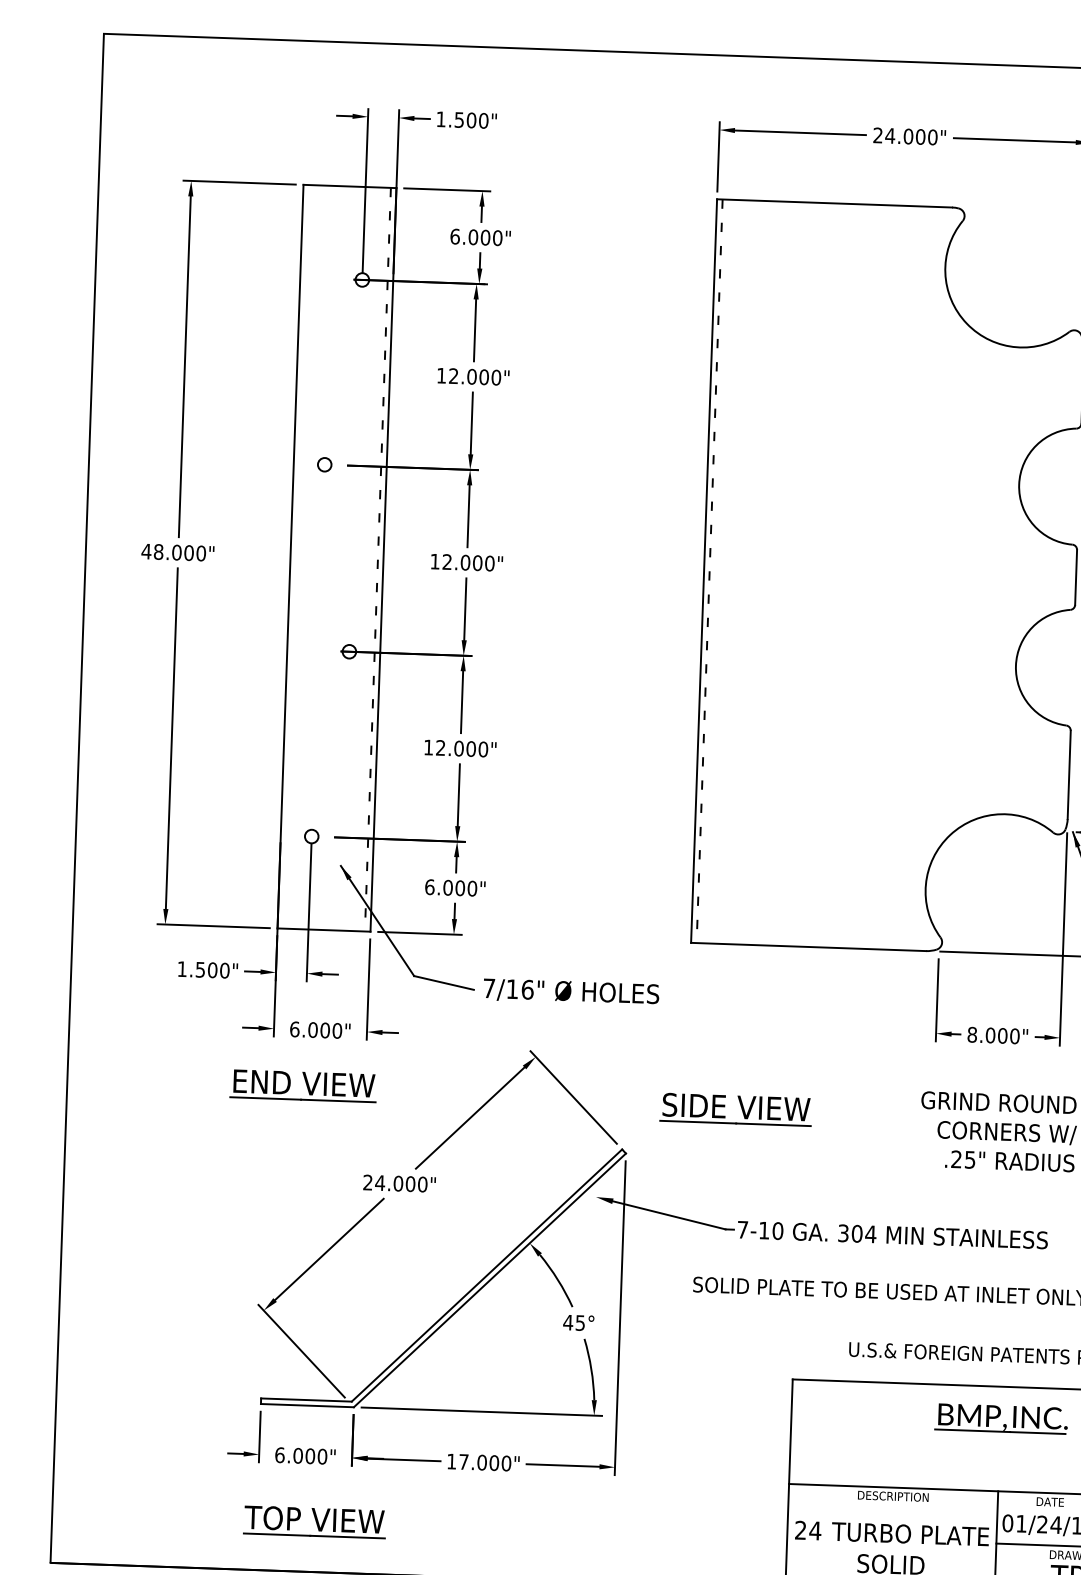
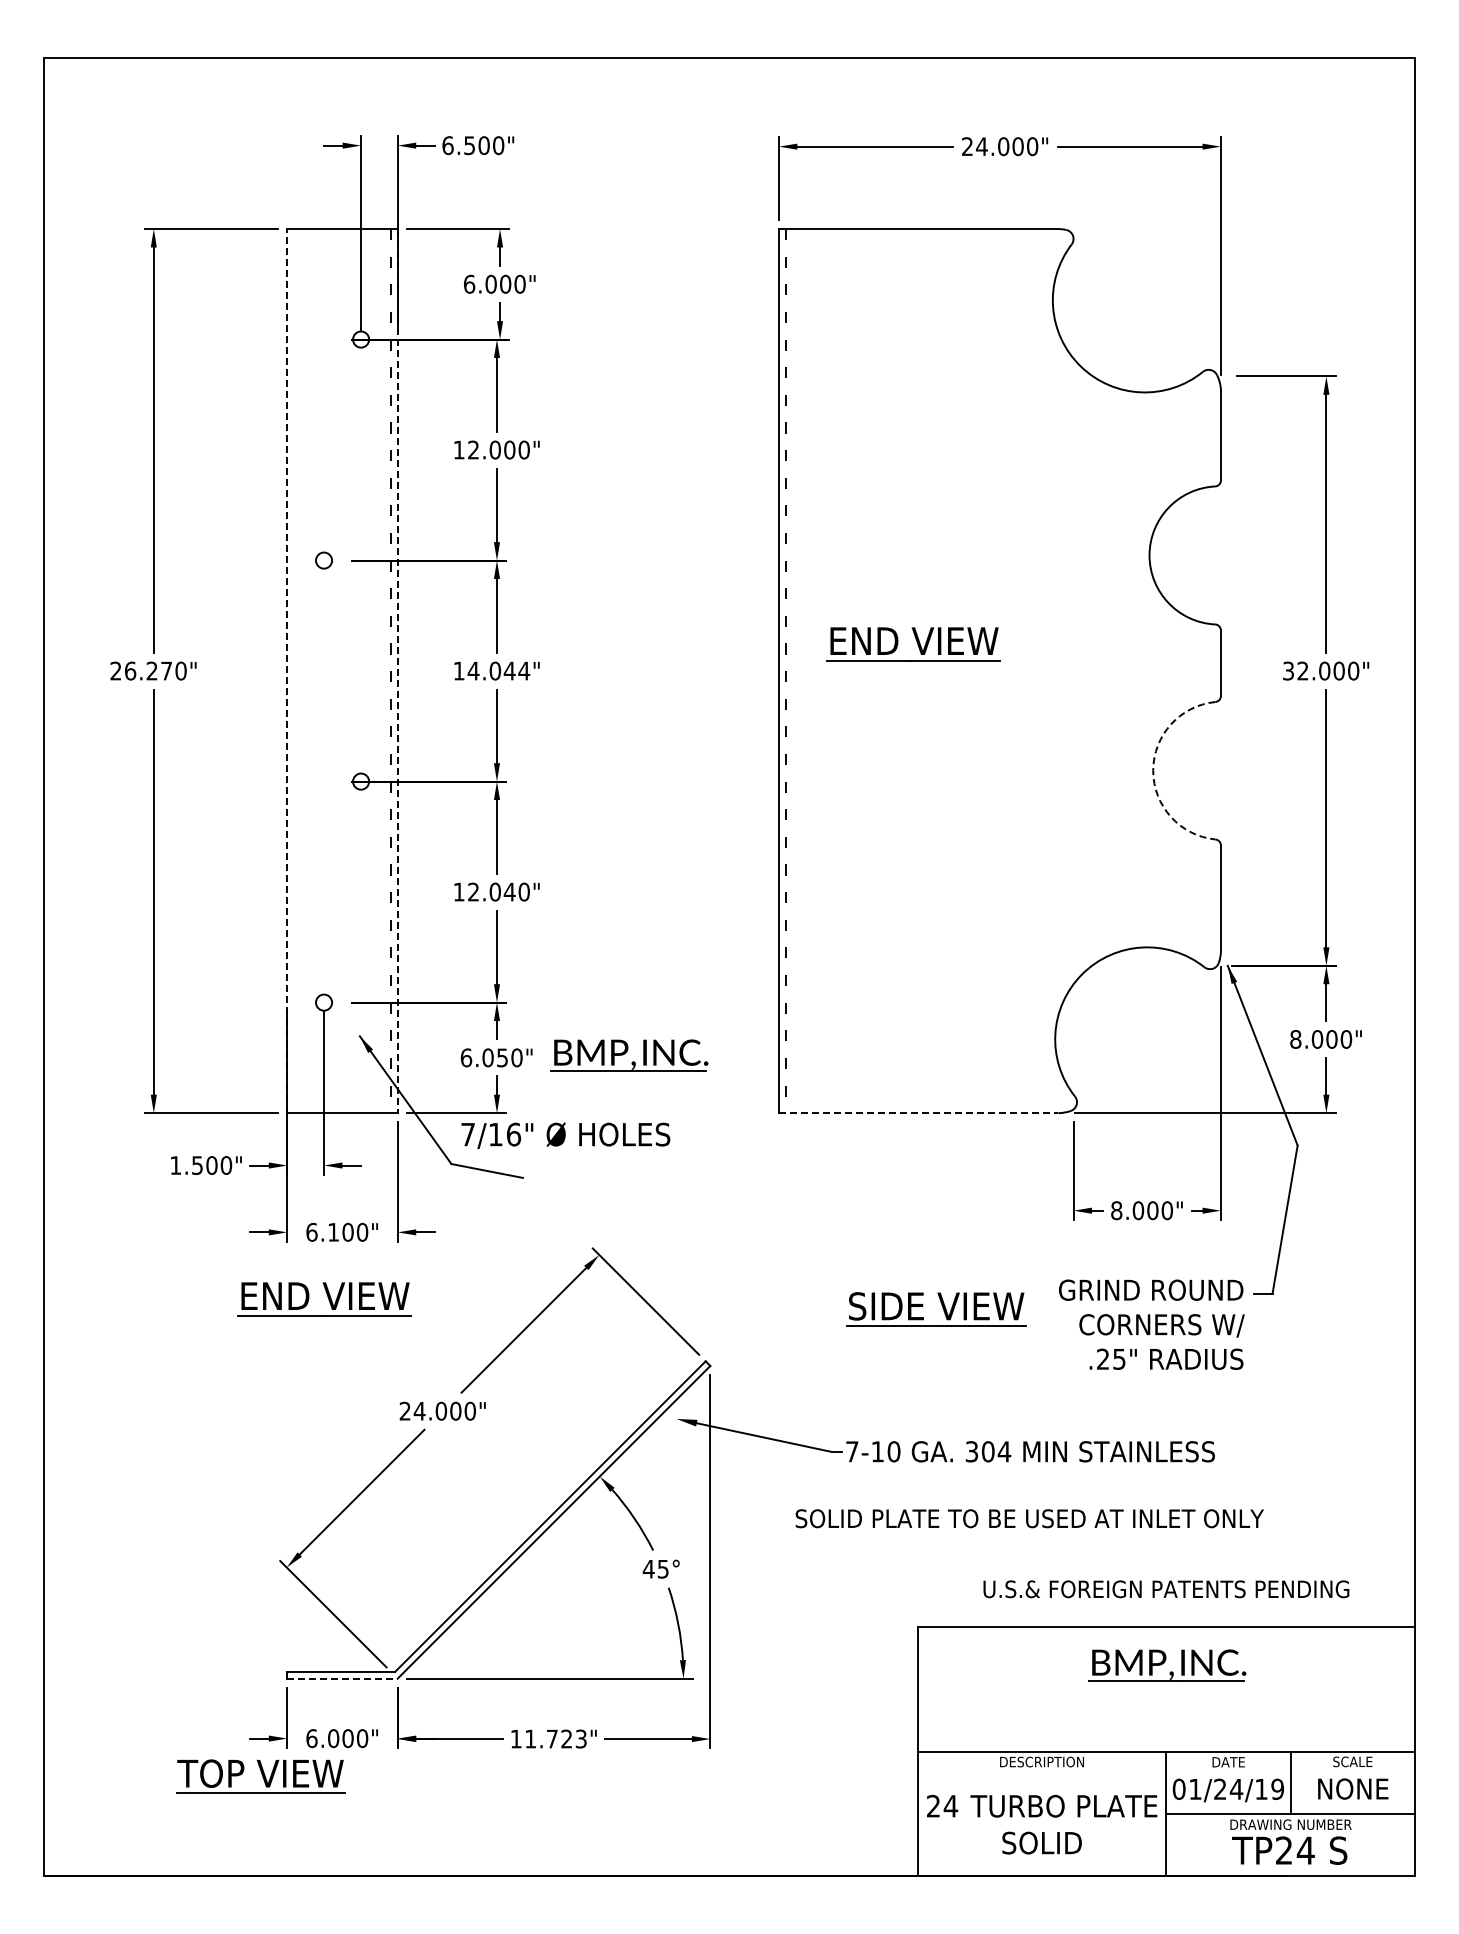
text: (440, 119) -> (447, 145), 1.500" -> 6.500"
text: (167, 551) -> (141, 670), 48.000" -> 26.270"
part: (818, 552) -> (913, 644), added
line: (290, 556) -> (287, 670), solid -> dashed
line: (383, 560) -> (397, 671), solid -> dashed
text: (468, 562) -> (498, 670), 12.000" -> 14.044"
arc: (1016, 665) -> (1153, 770), solid -> dashed
text: (470, 748) -> (509, 891), 12.000" -> 12.040"
text: (460, 887) -> (502, 1057), 6.000" -> 6.050"
part: (567, 890) -> (629, 1055), added
line: (808, 947) -> (918, 1113), solid -> dashed
text: (571, 992) -> (565, 1135), moved
text: (312, 1029) -> (333, 1231), 6.000" -> 6.100"
part: (741, 1109) -> (942, 1308), moved
line: (308, 1405) -> (343, 1678), solid -> dashed
text: (484, 1462) -> (555, 1738), 17.000" -> 11.723"
part: (314, 1522) -> (260, 1776), moved

